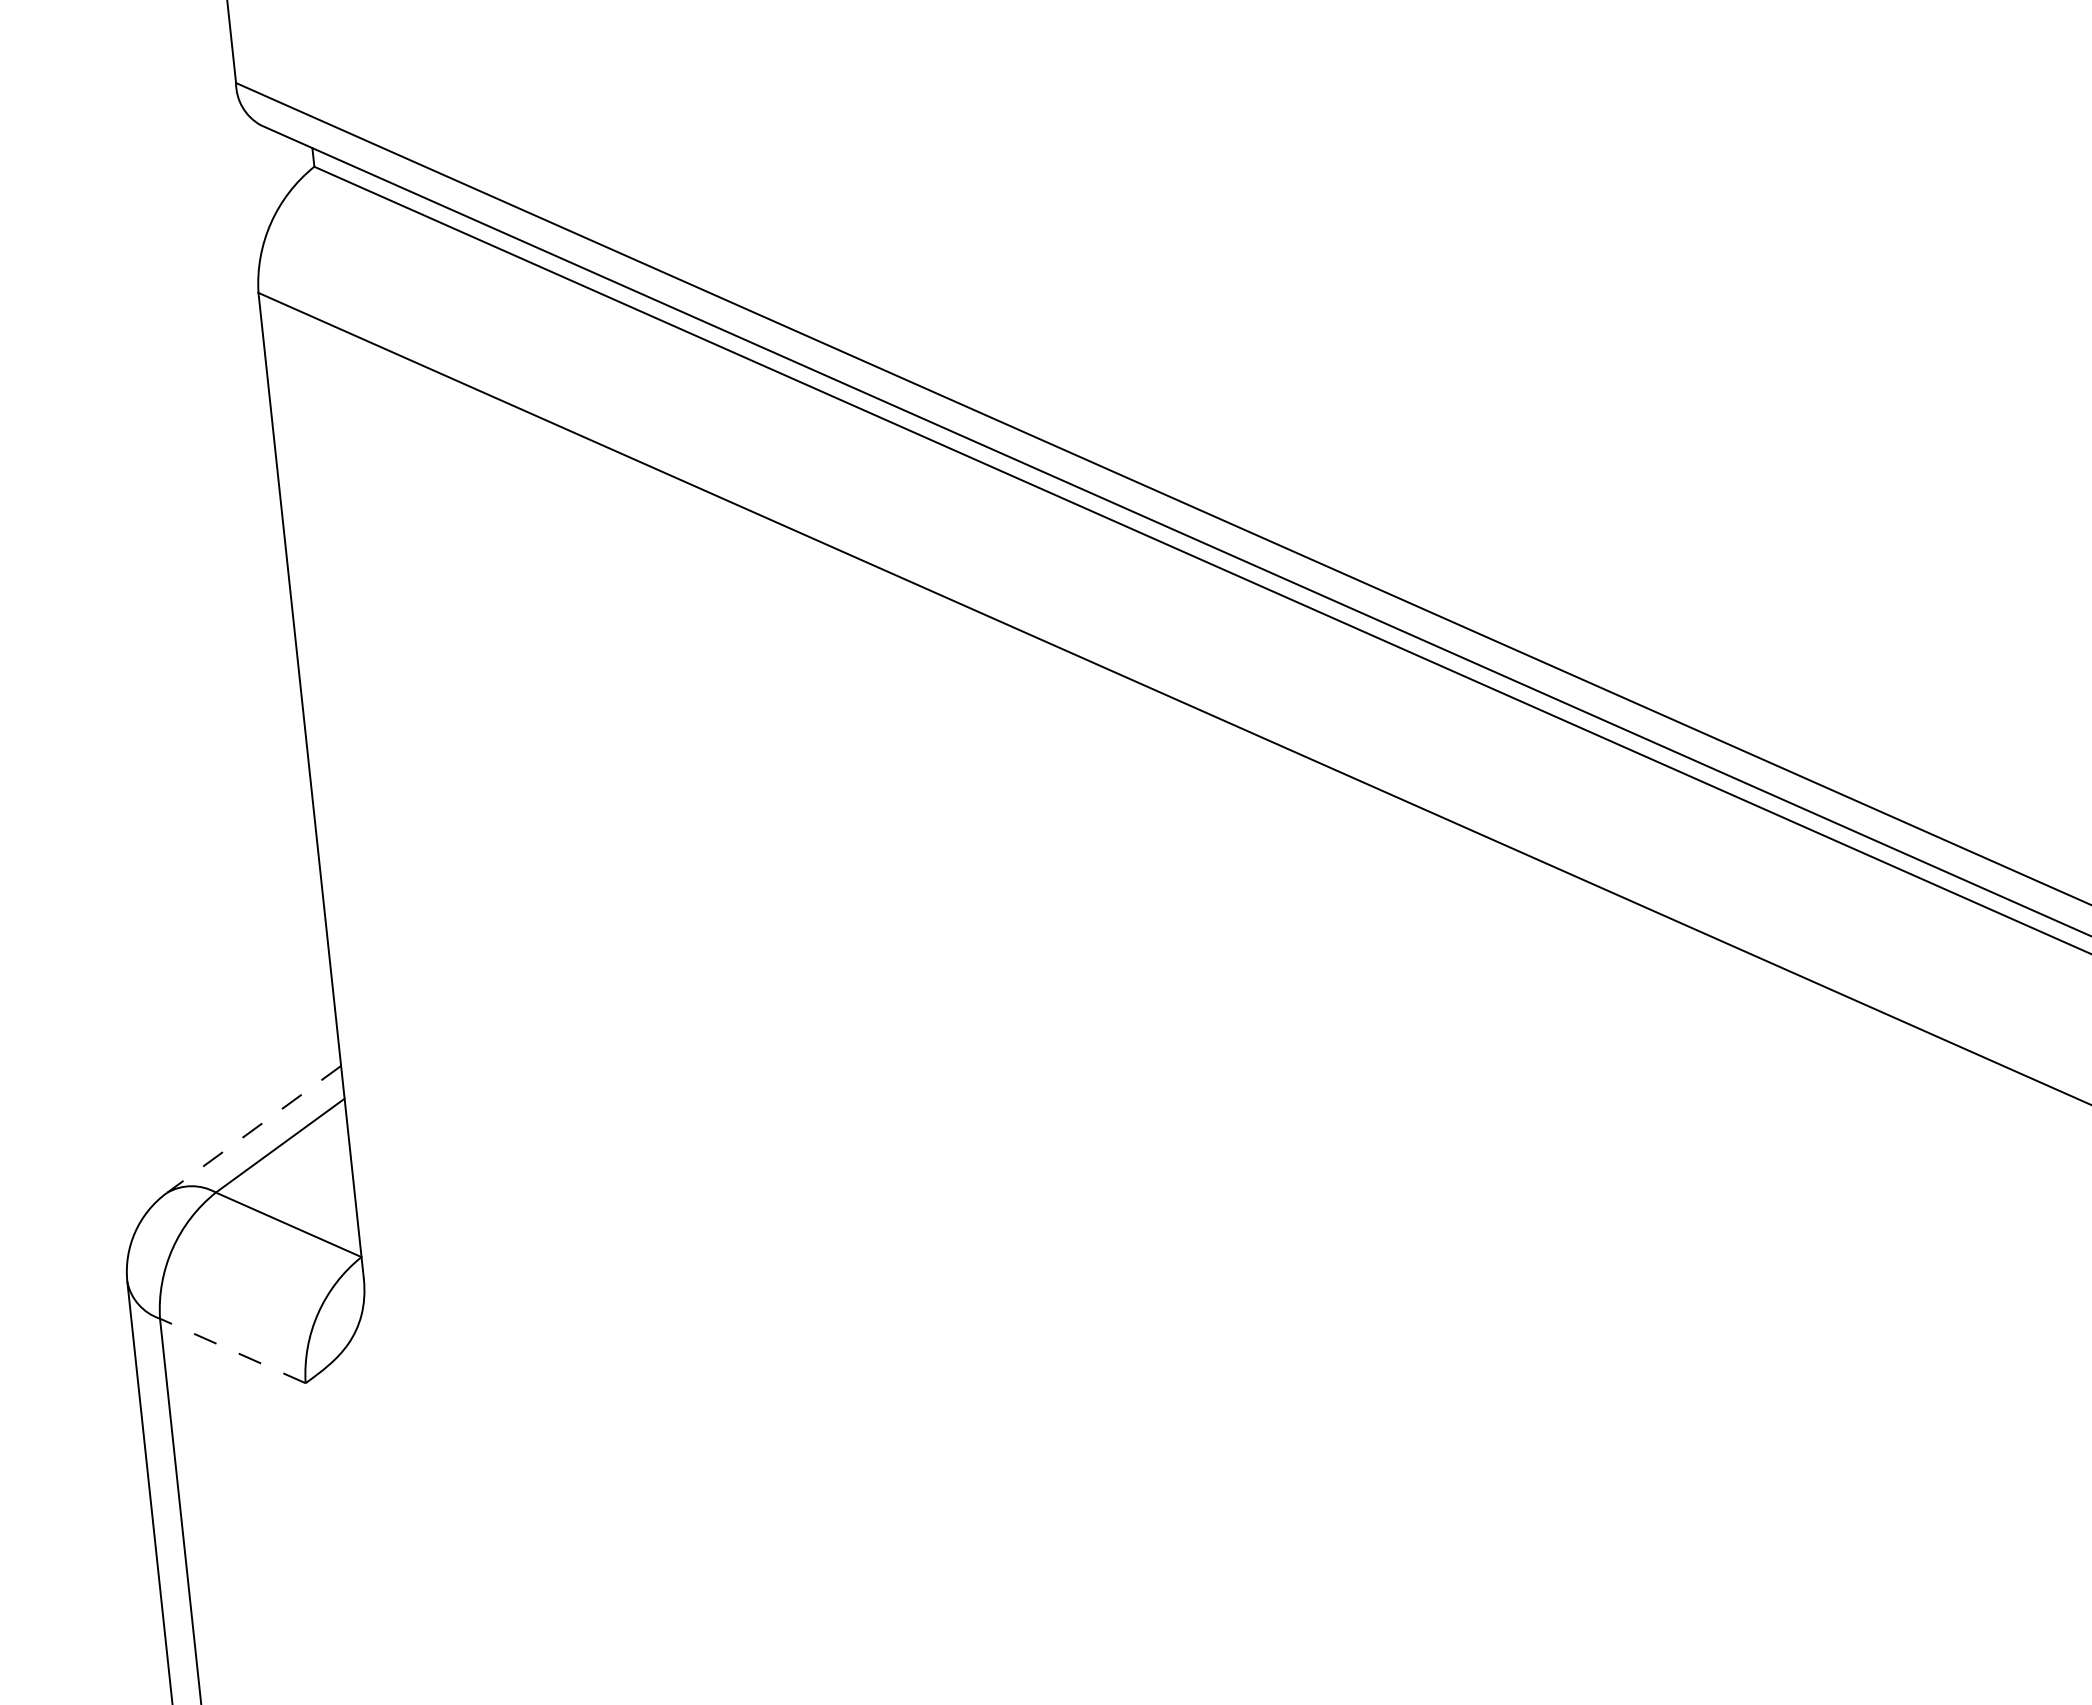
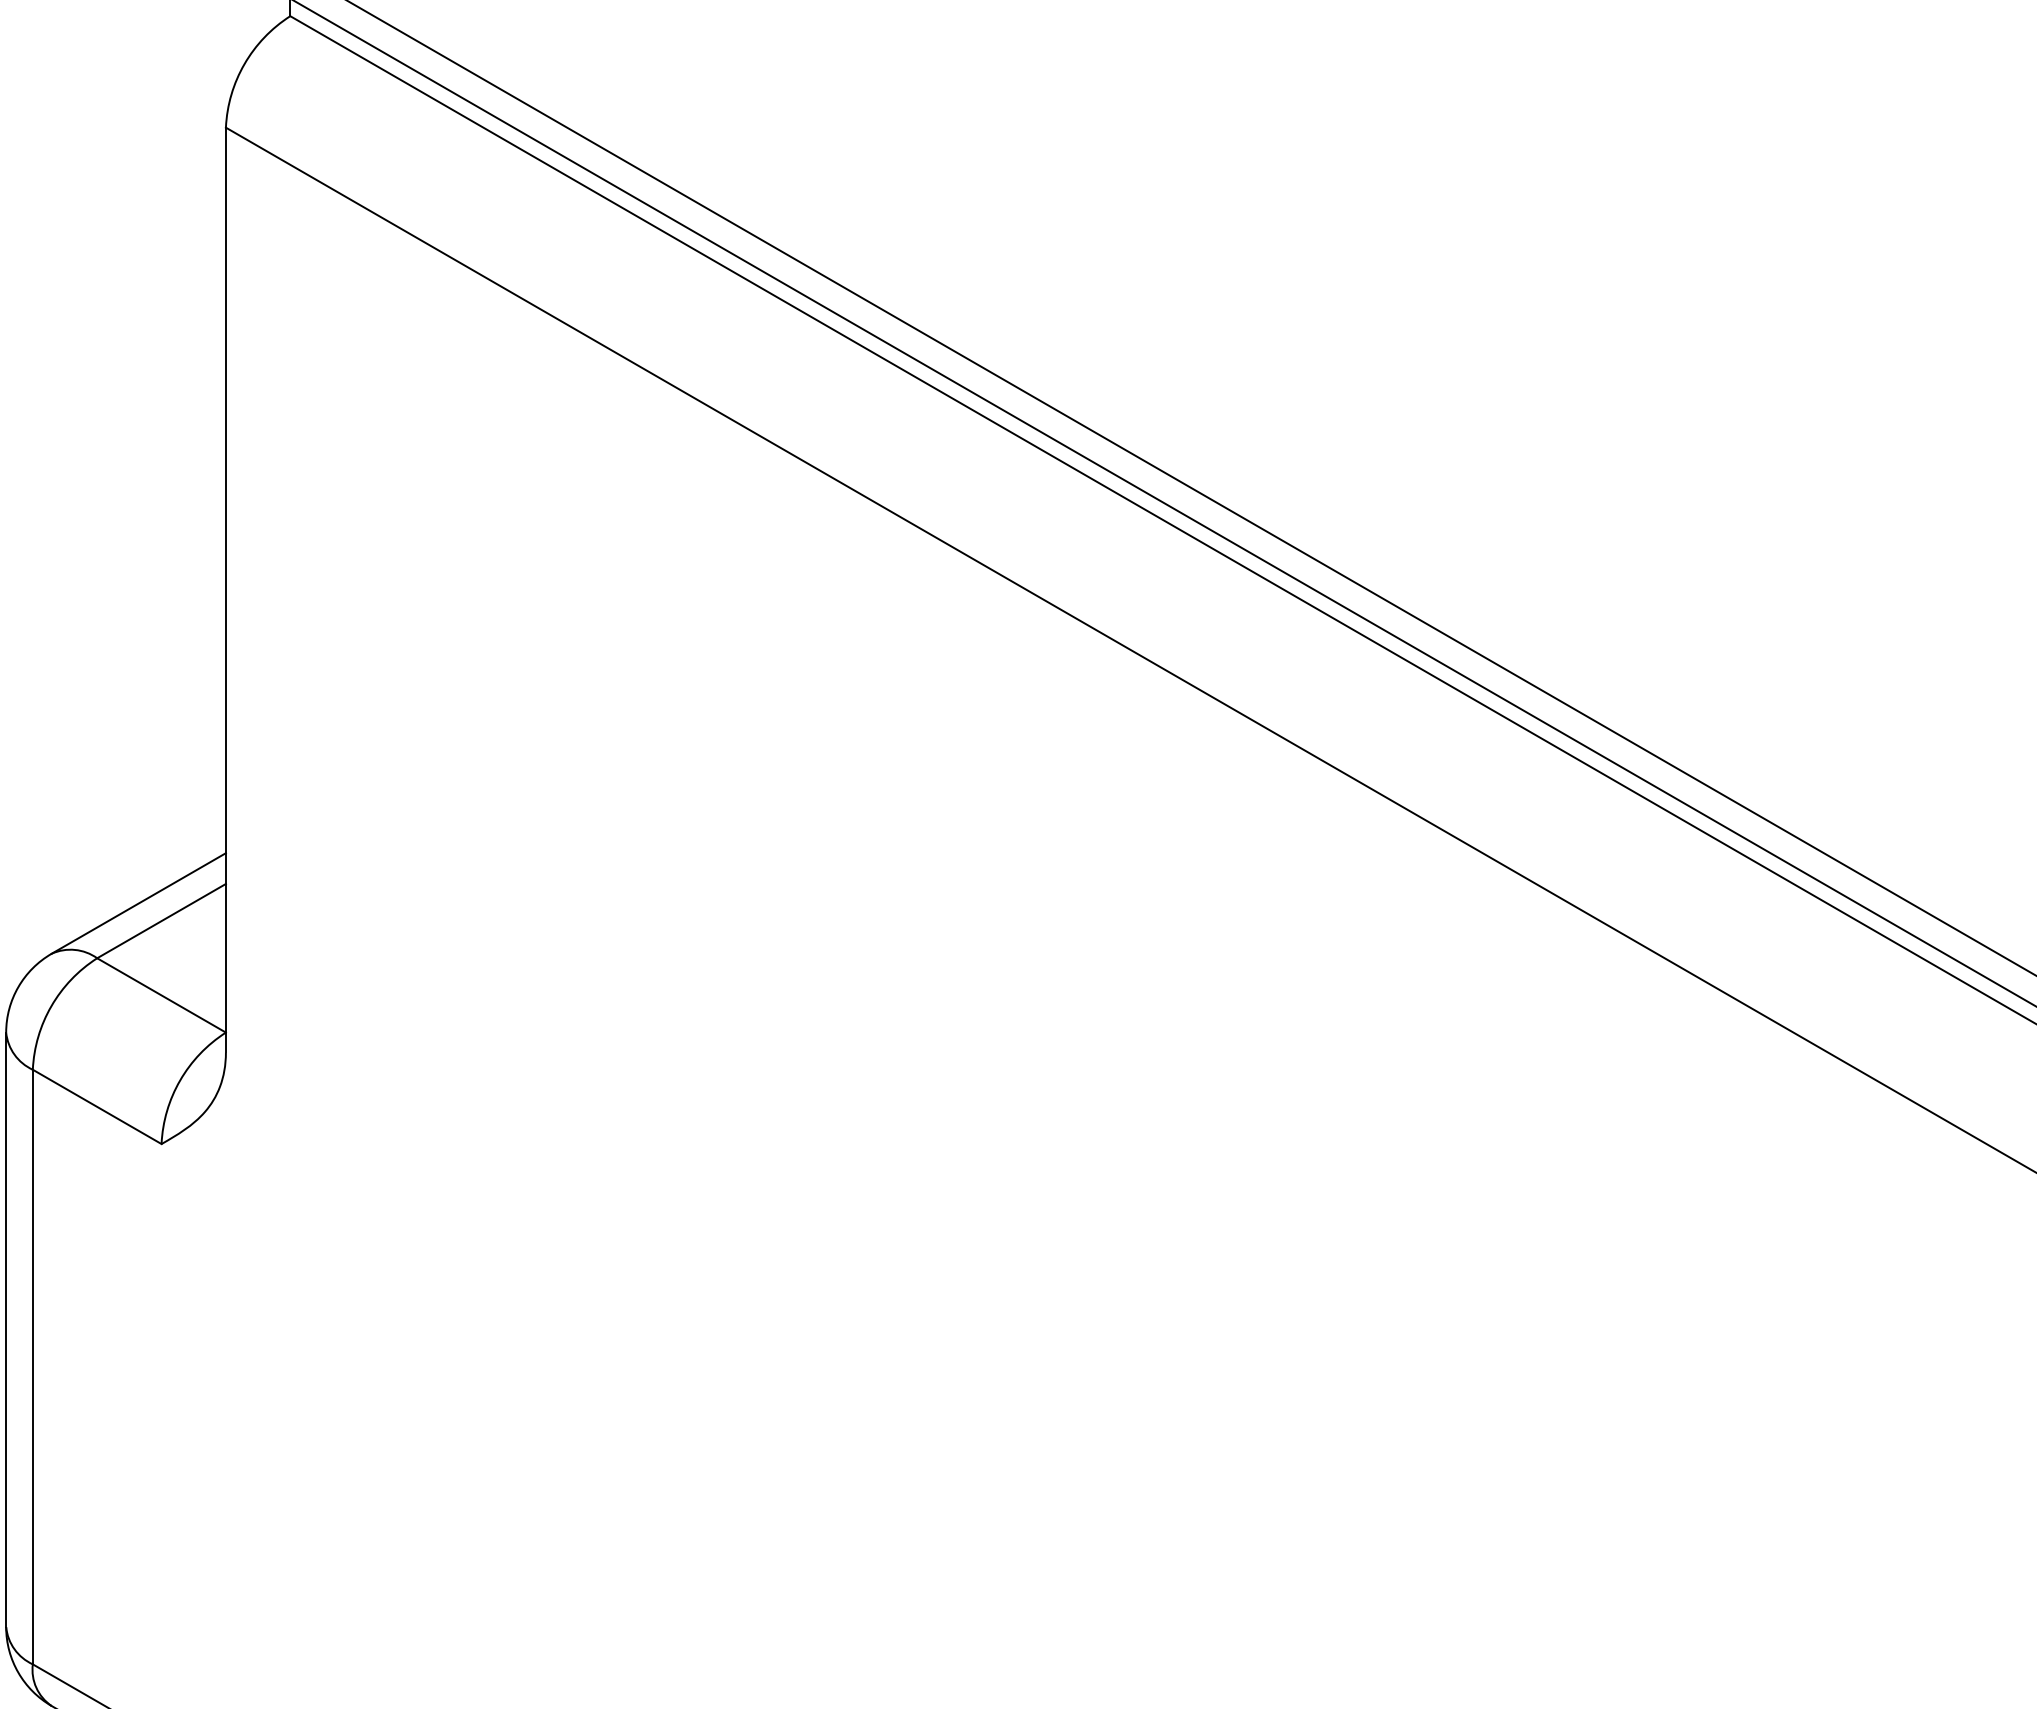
line: (253, 1129) -> (138, 903), dashed -> solid
line: (232, 1350) -> (96, 1106), dashed -> solid

